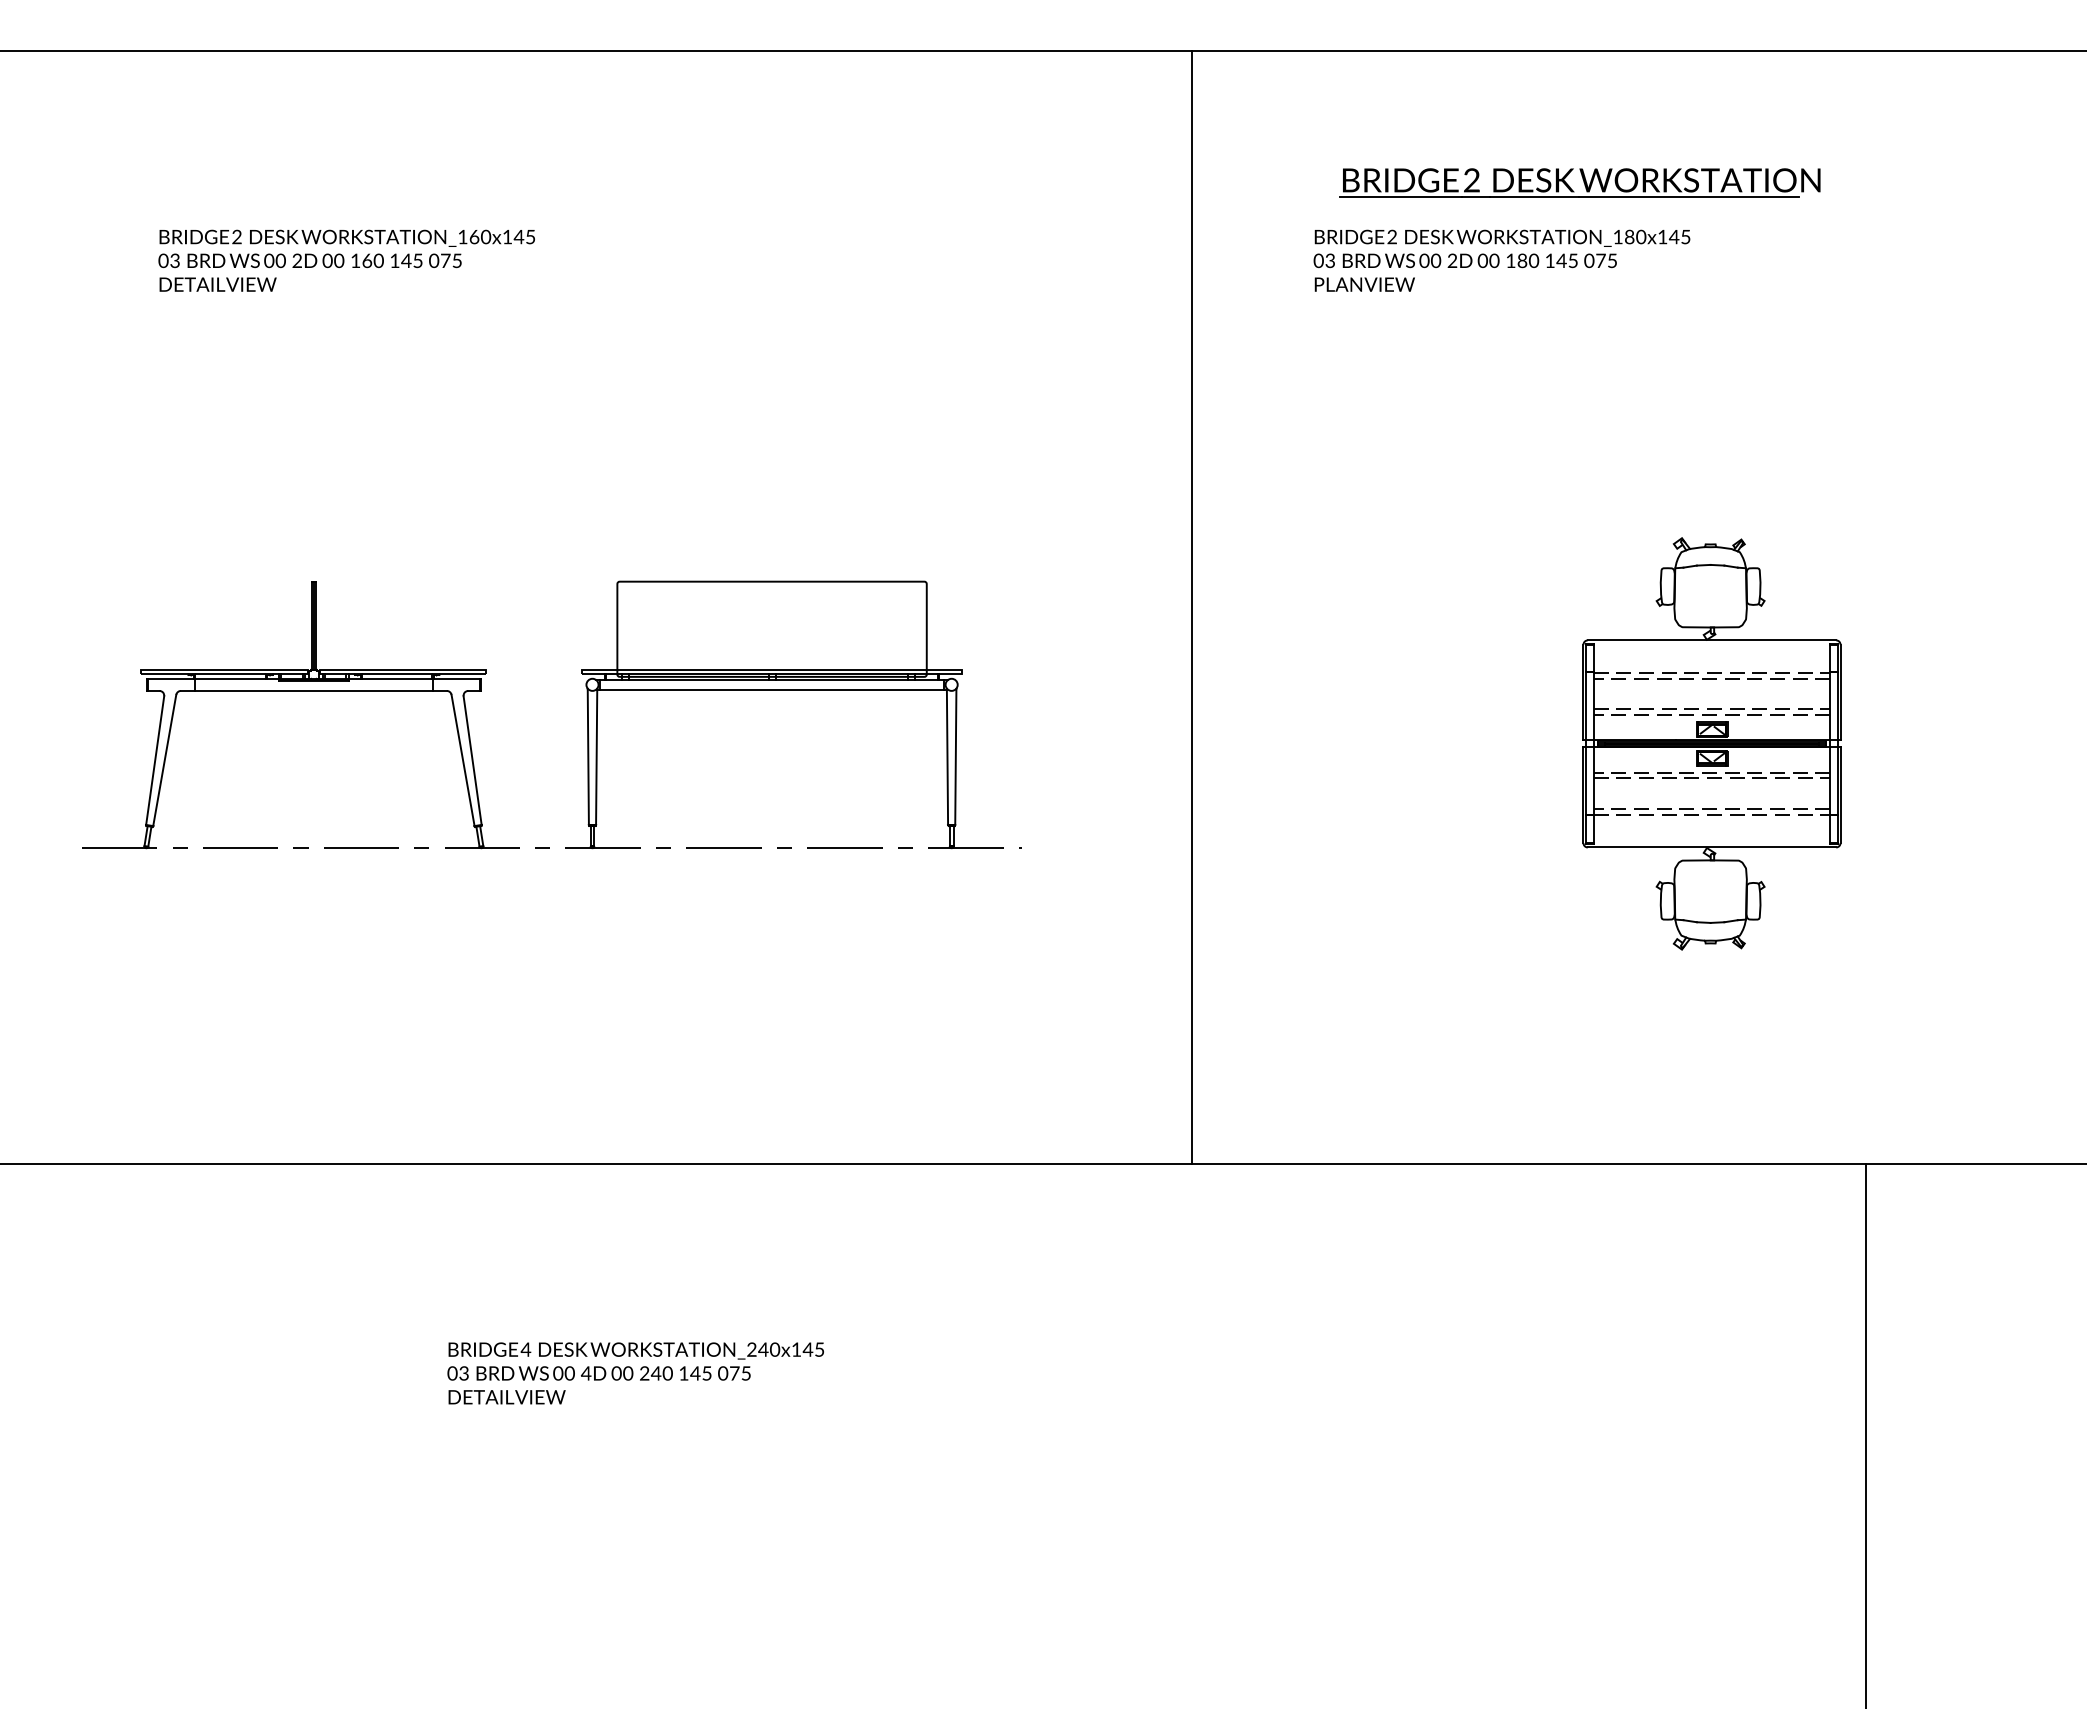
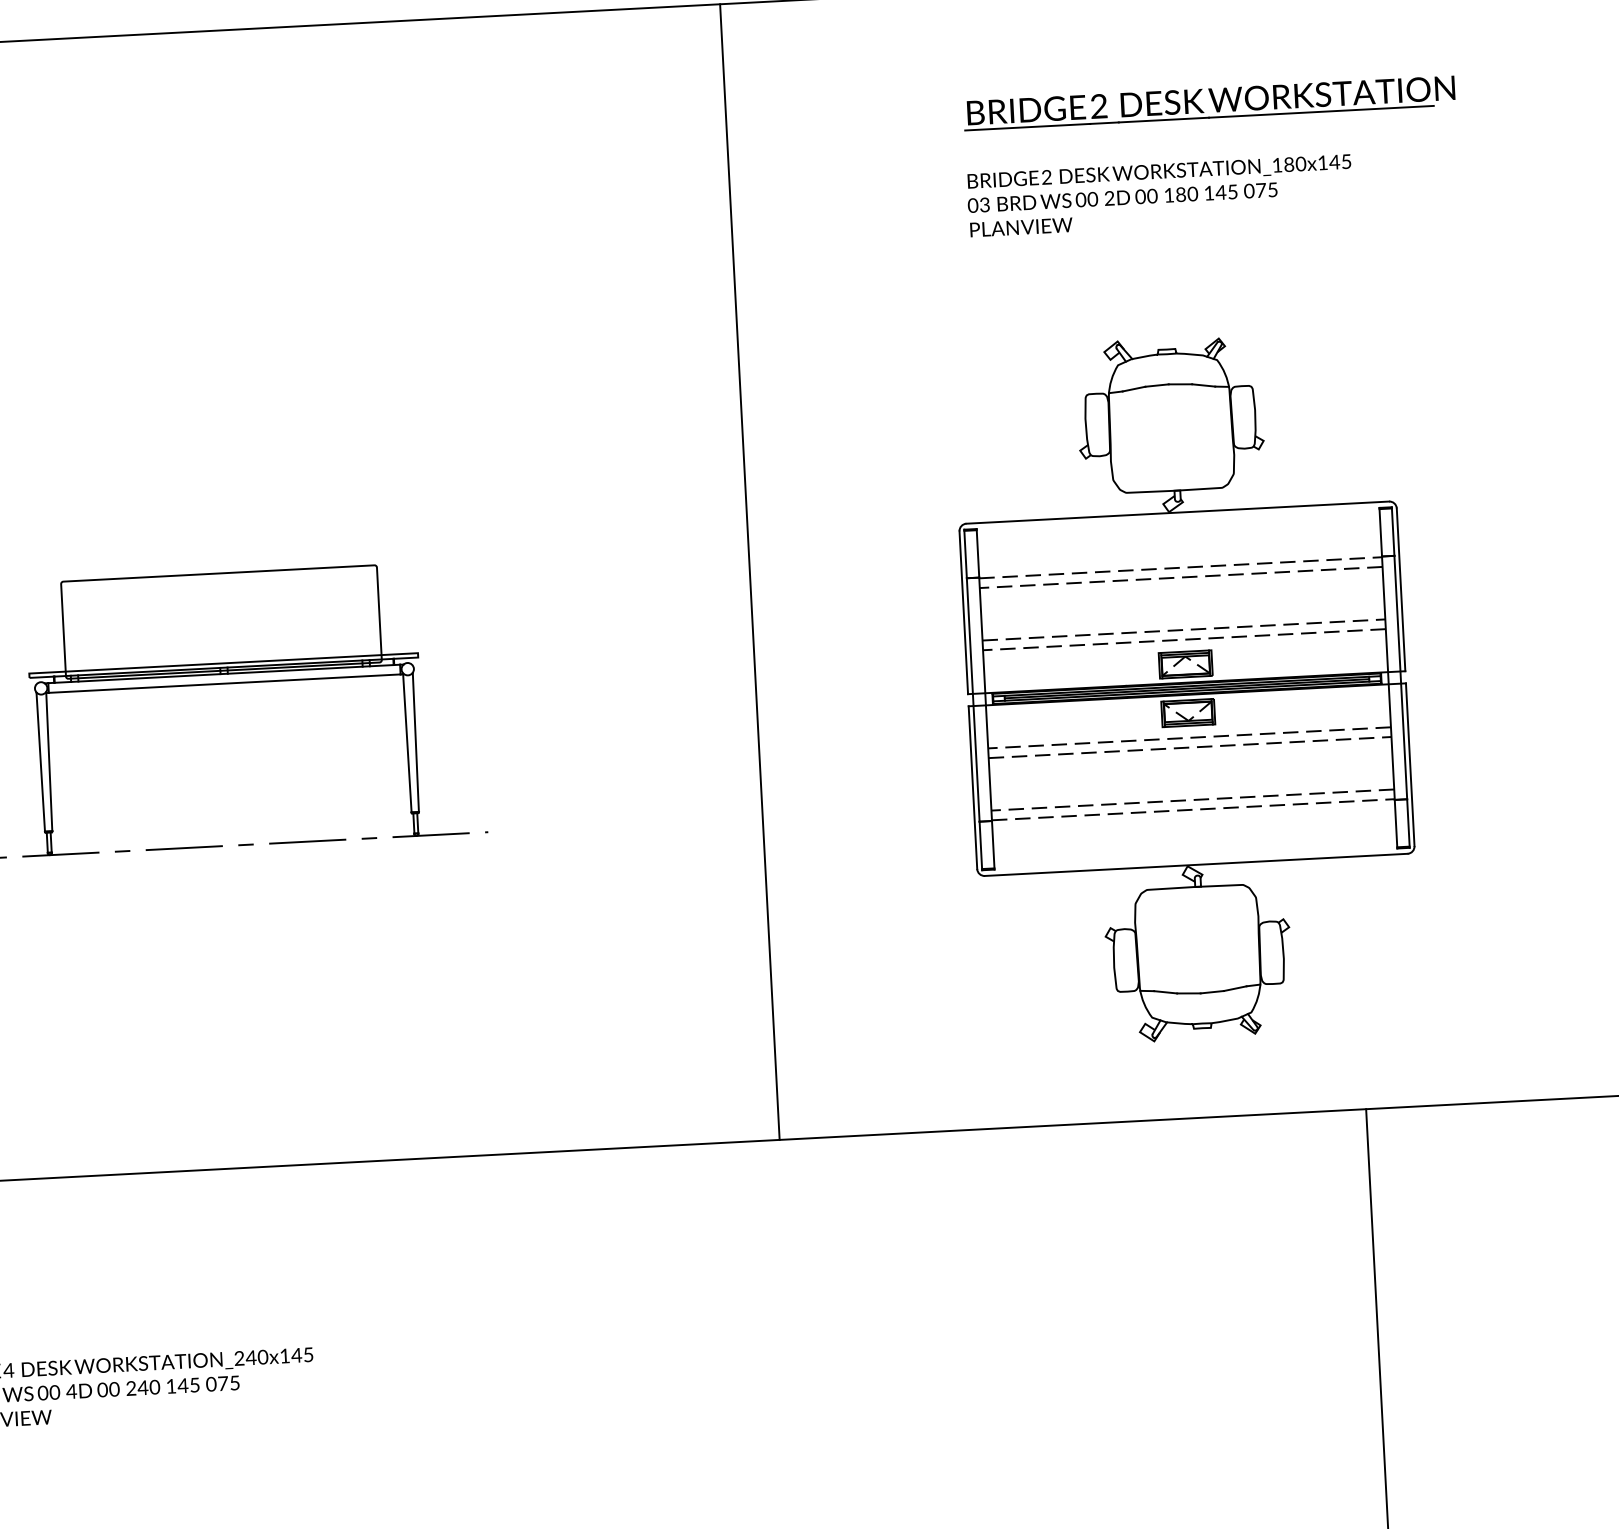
part: (1579, 182) -> (1209, 102), moved
text: (1501, 260) -> (1159, 195), moved
line: (1191, 607) -> (749, 572), moved
part: (1711, 743) -> (1186, 688), size x1.67

